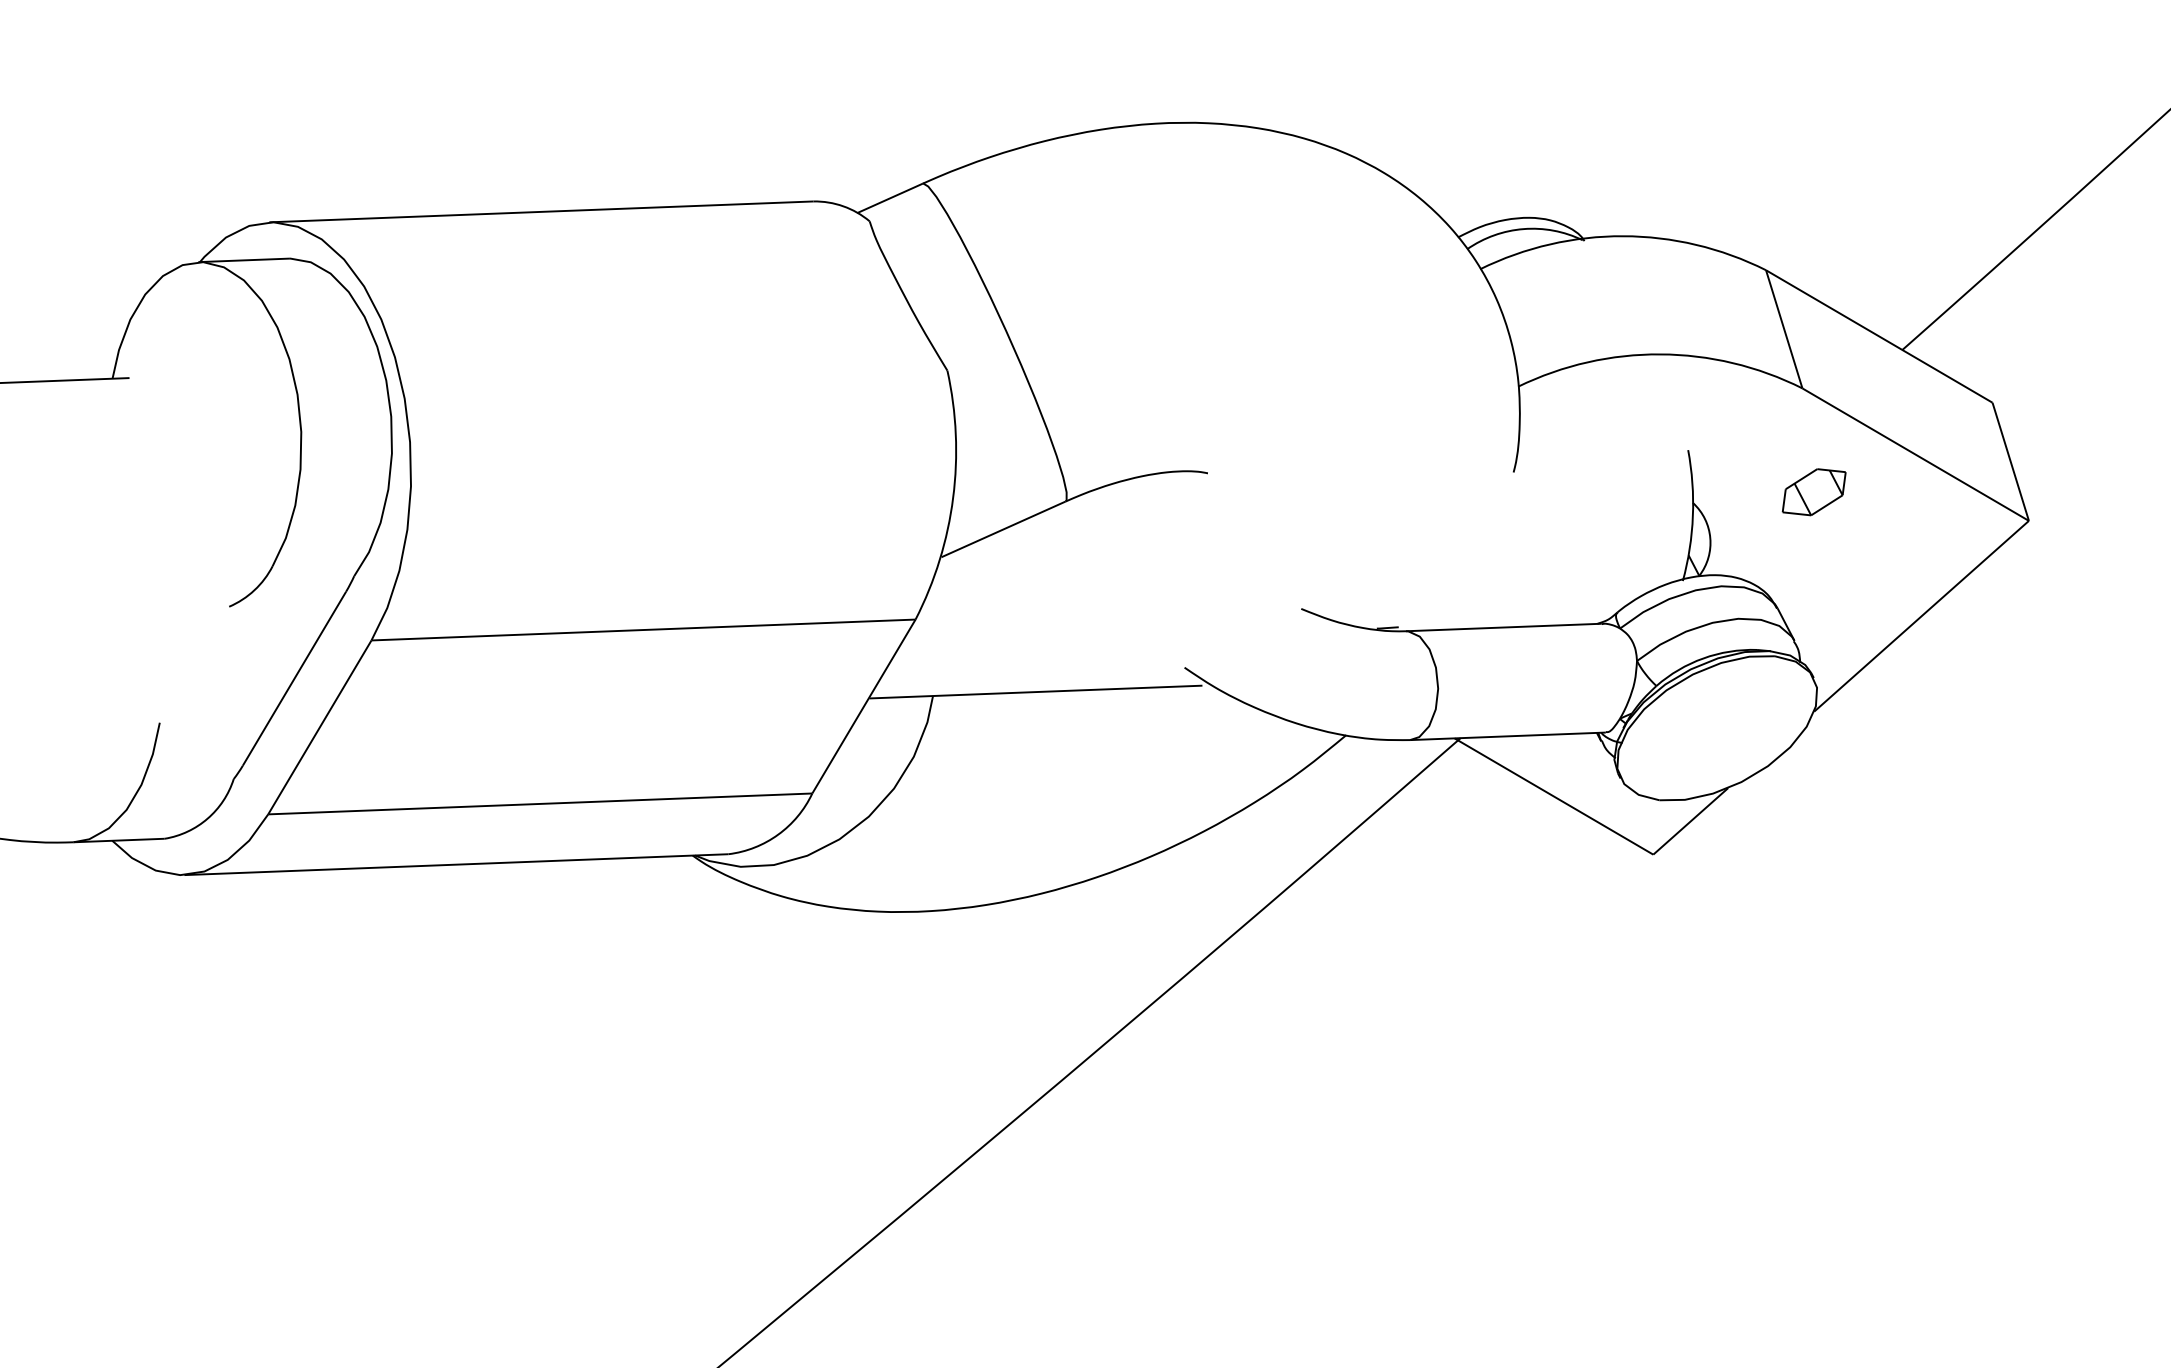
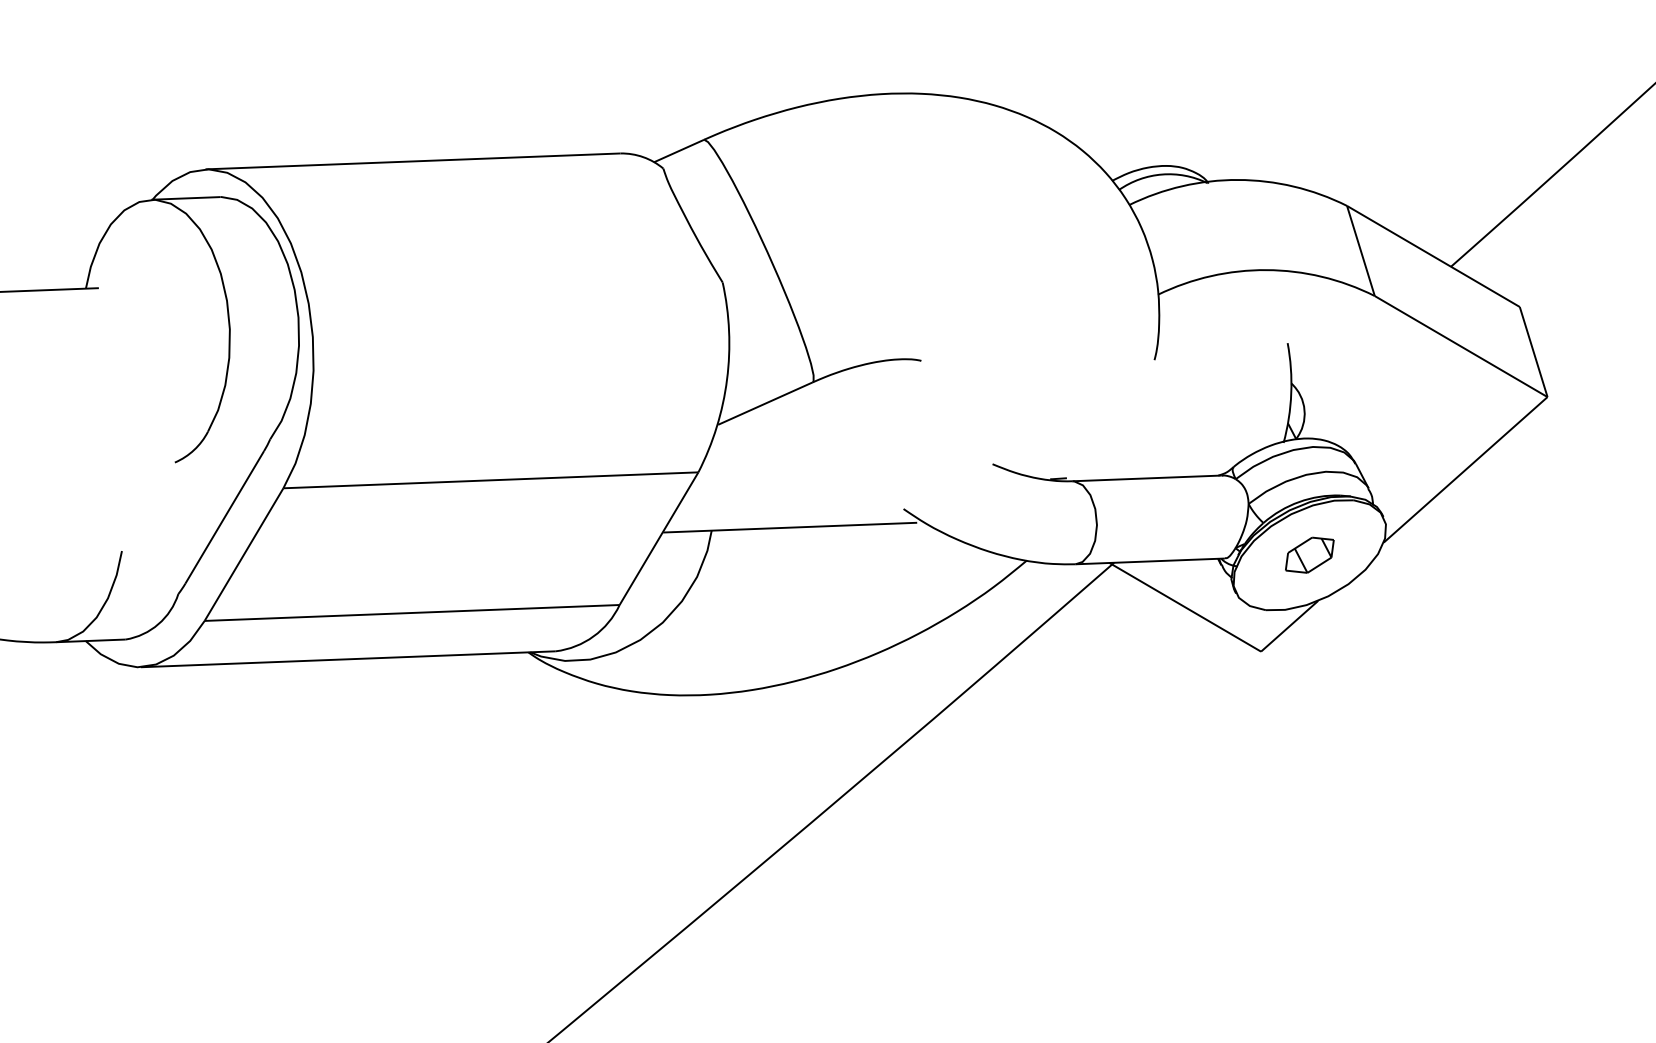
part: (1813, 492) -> (1309, 555), moved

